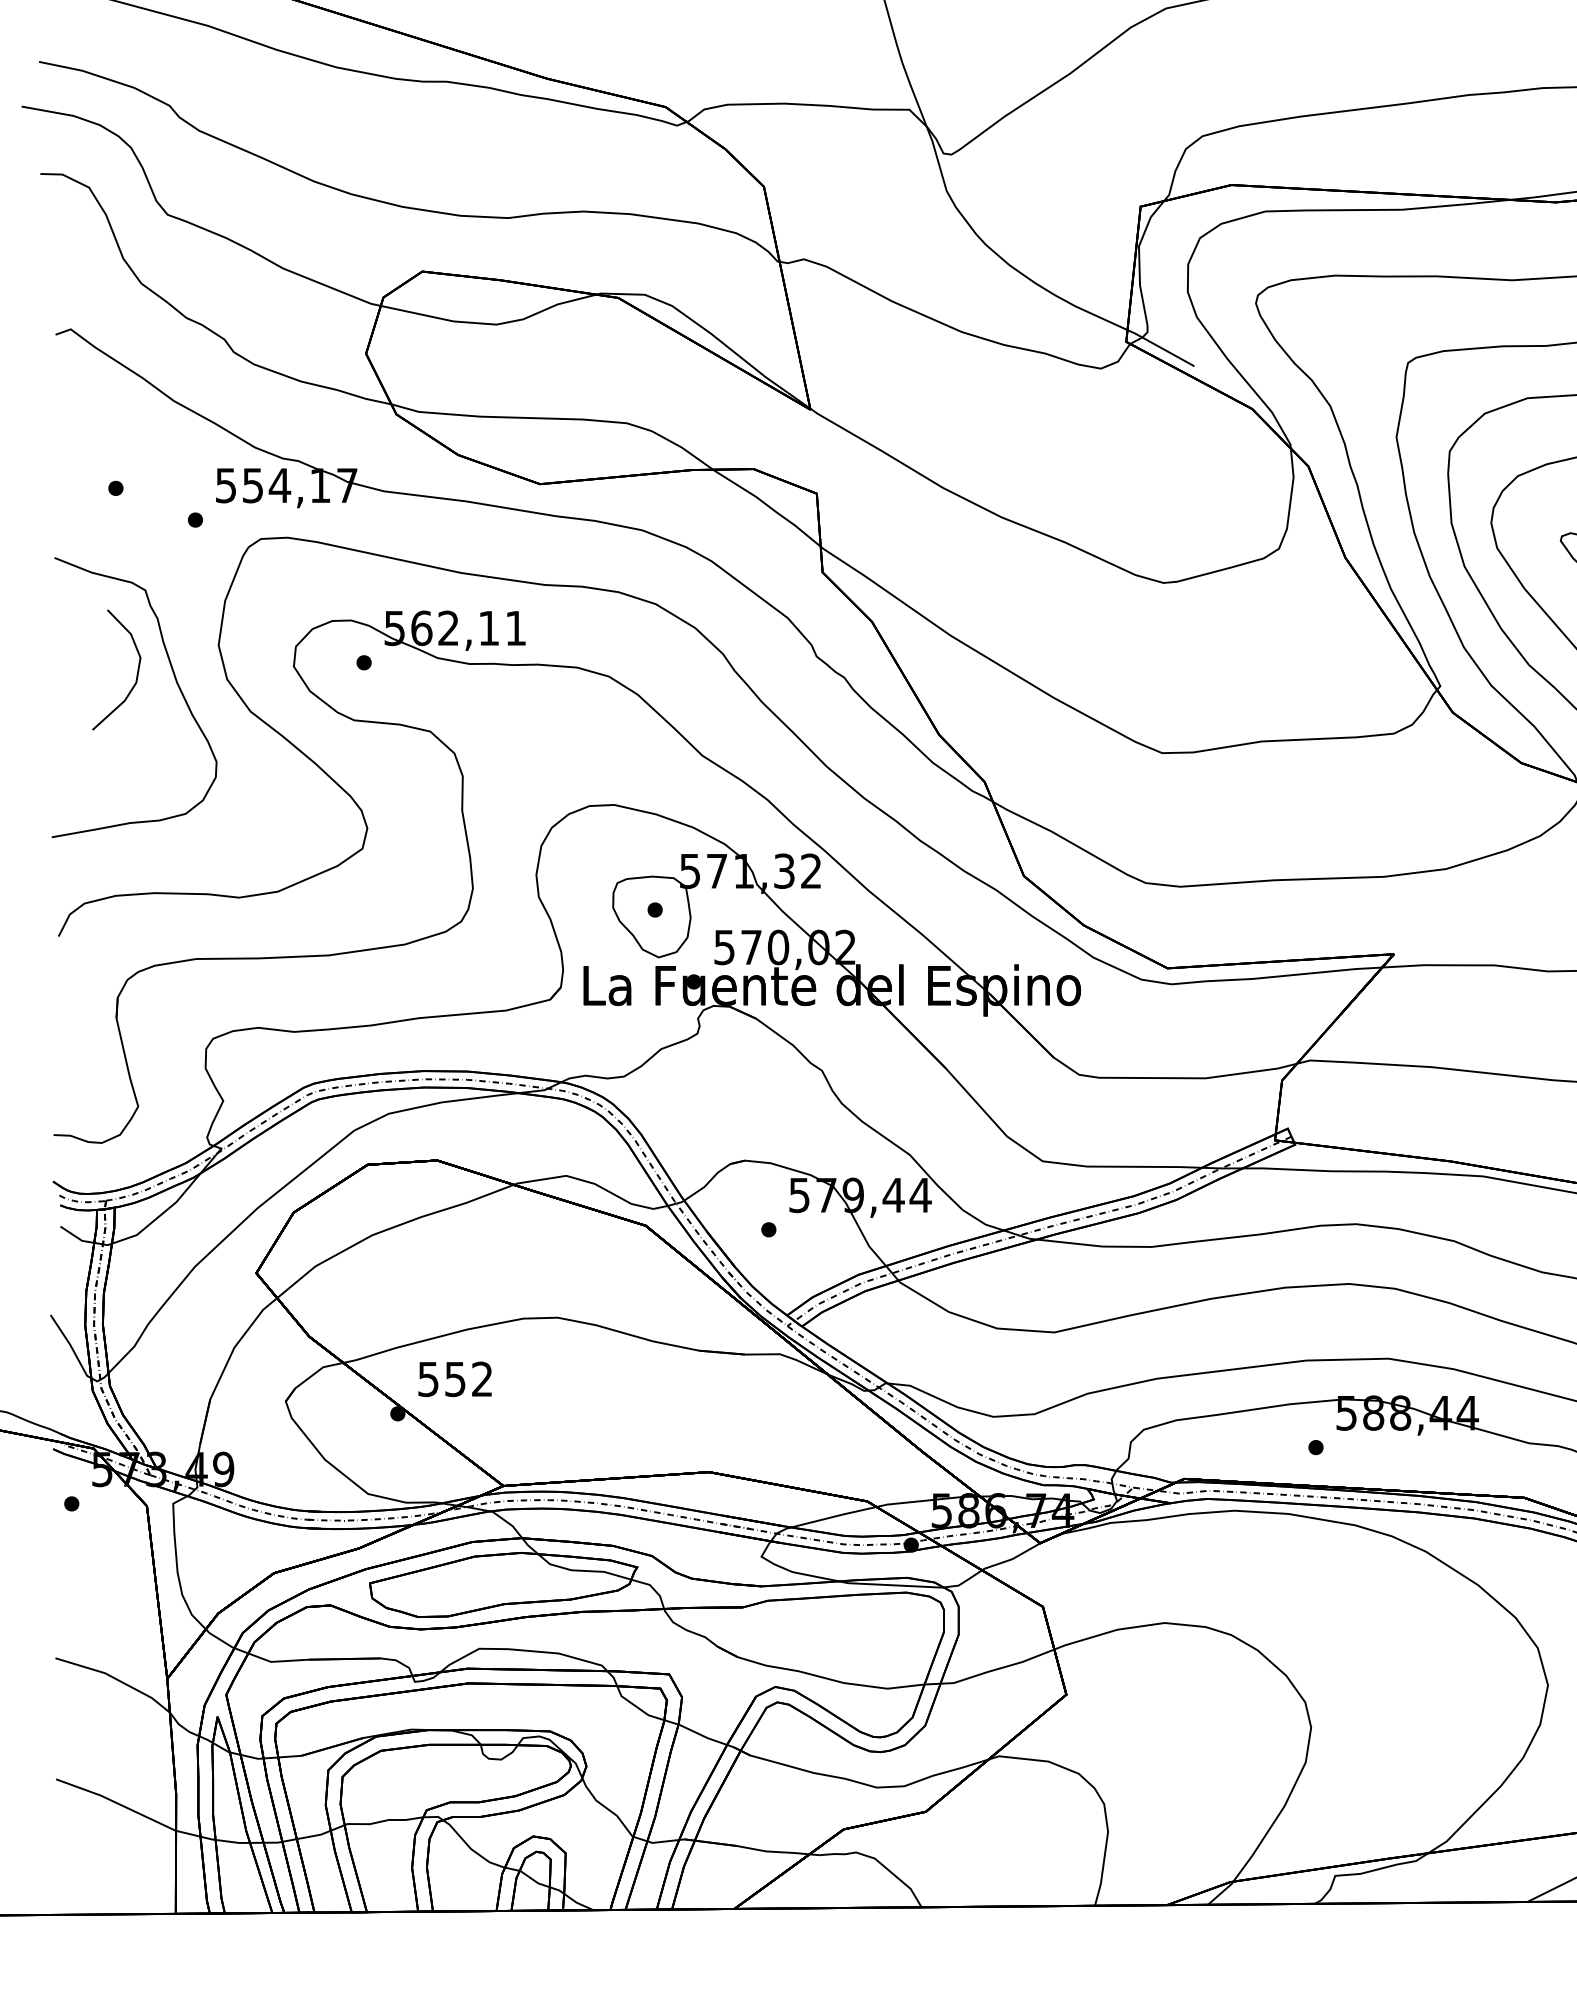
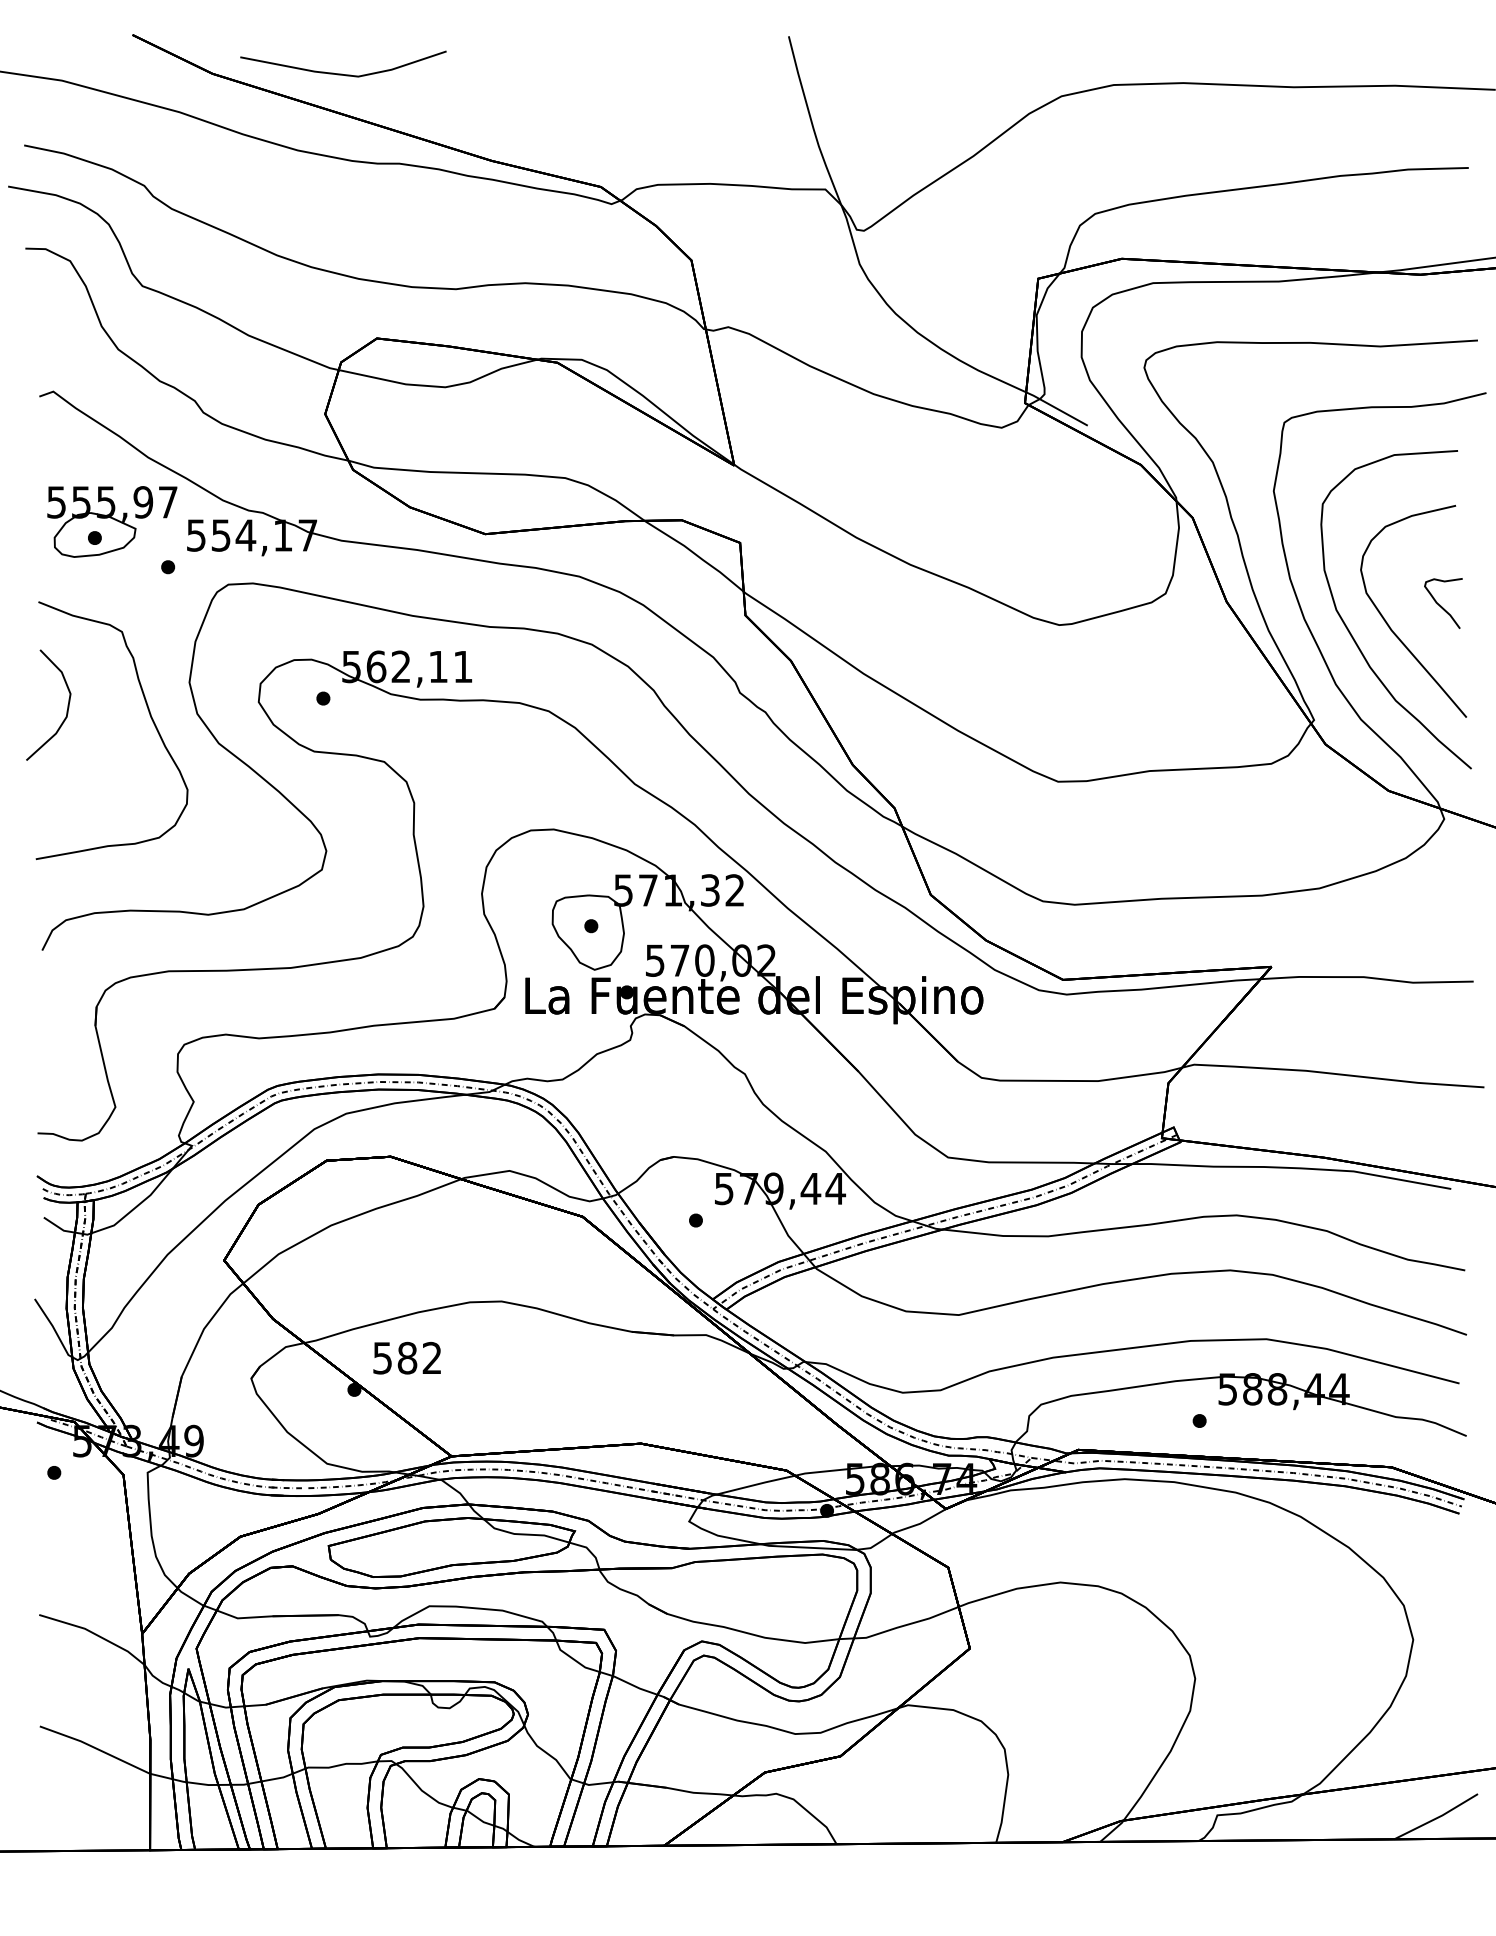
part: (135, 470) -> (112, 521), added
curve: (136, 675) -> (66, 710), moved
text: (455, 1378) -> (407, 1357), 552 -> 582

